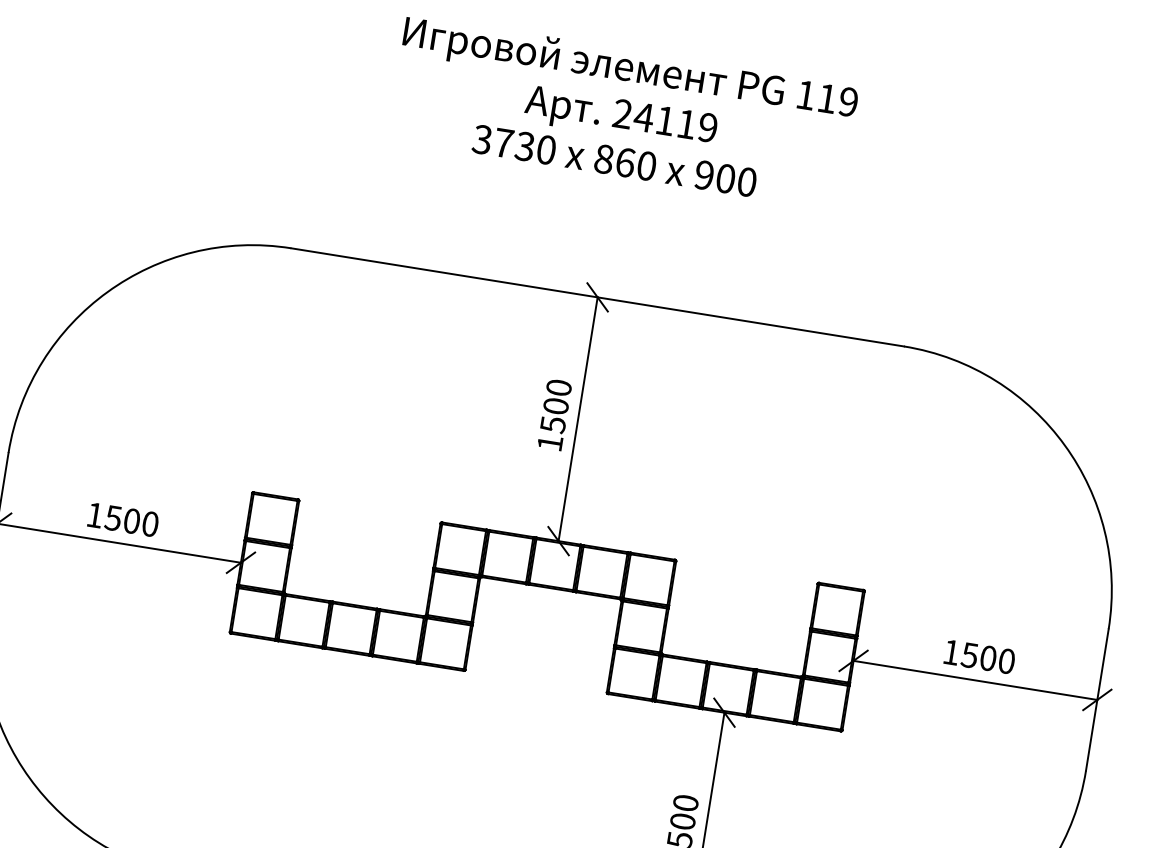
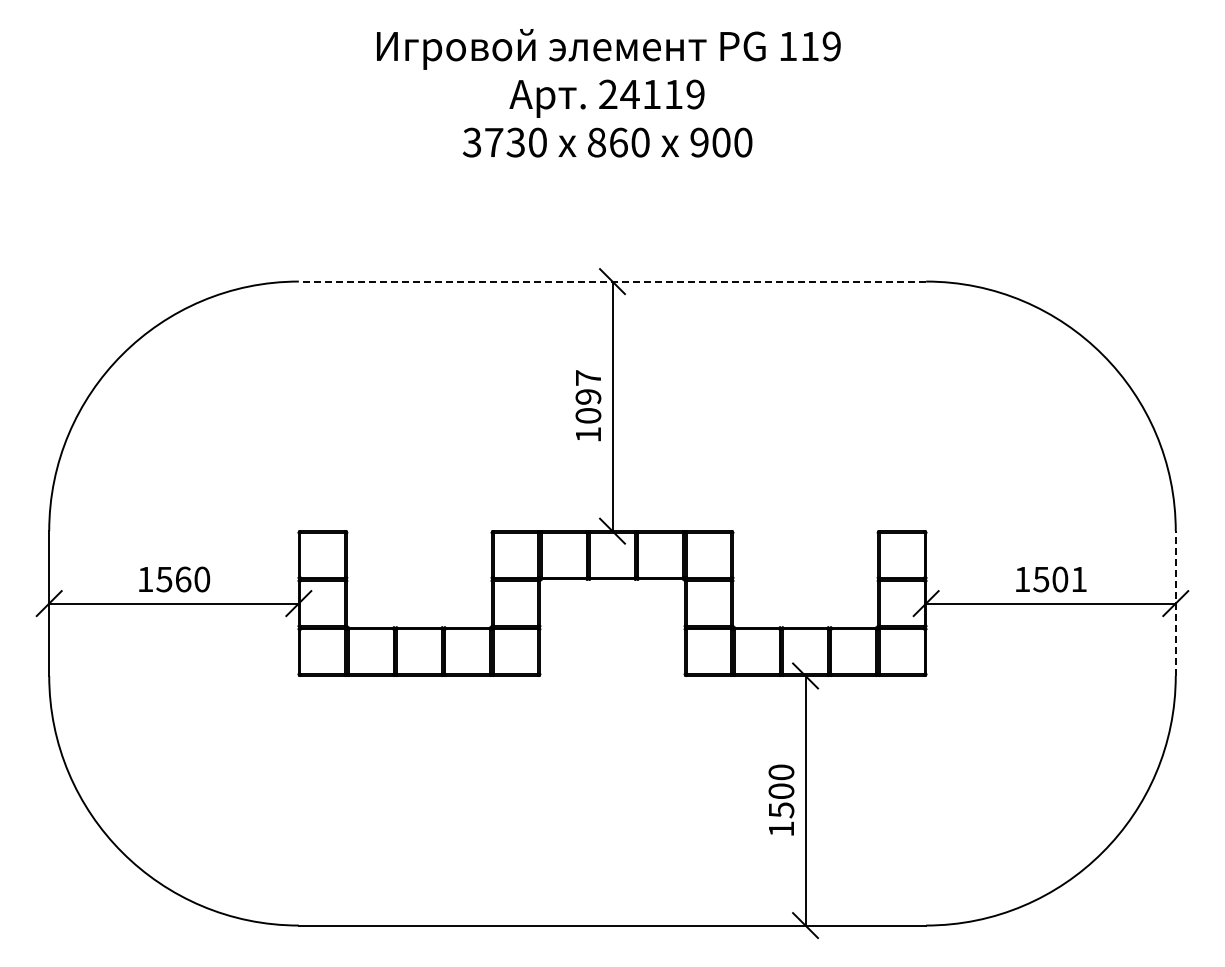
line: (597, 297) -> (612, 281), solid -> dashed
text: (556, 405) -> (588, 396), 1500 -> 1097
text: (132, 521) -> (183, 579), 1500 -> 1560
text: (1006, 661) -> (1078, 579), 1500 -> 1501
line: (1097, 699) -> (1175, 603), solid -> dashed

